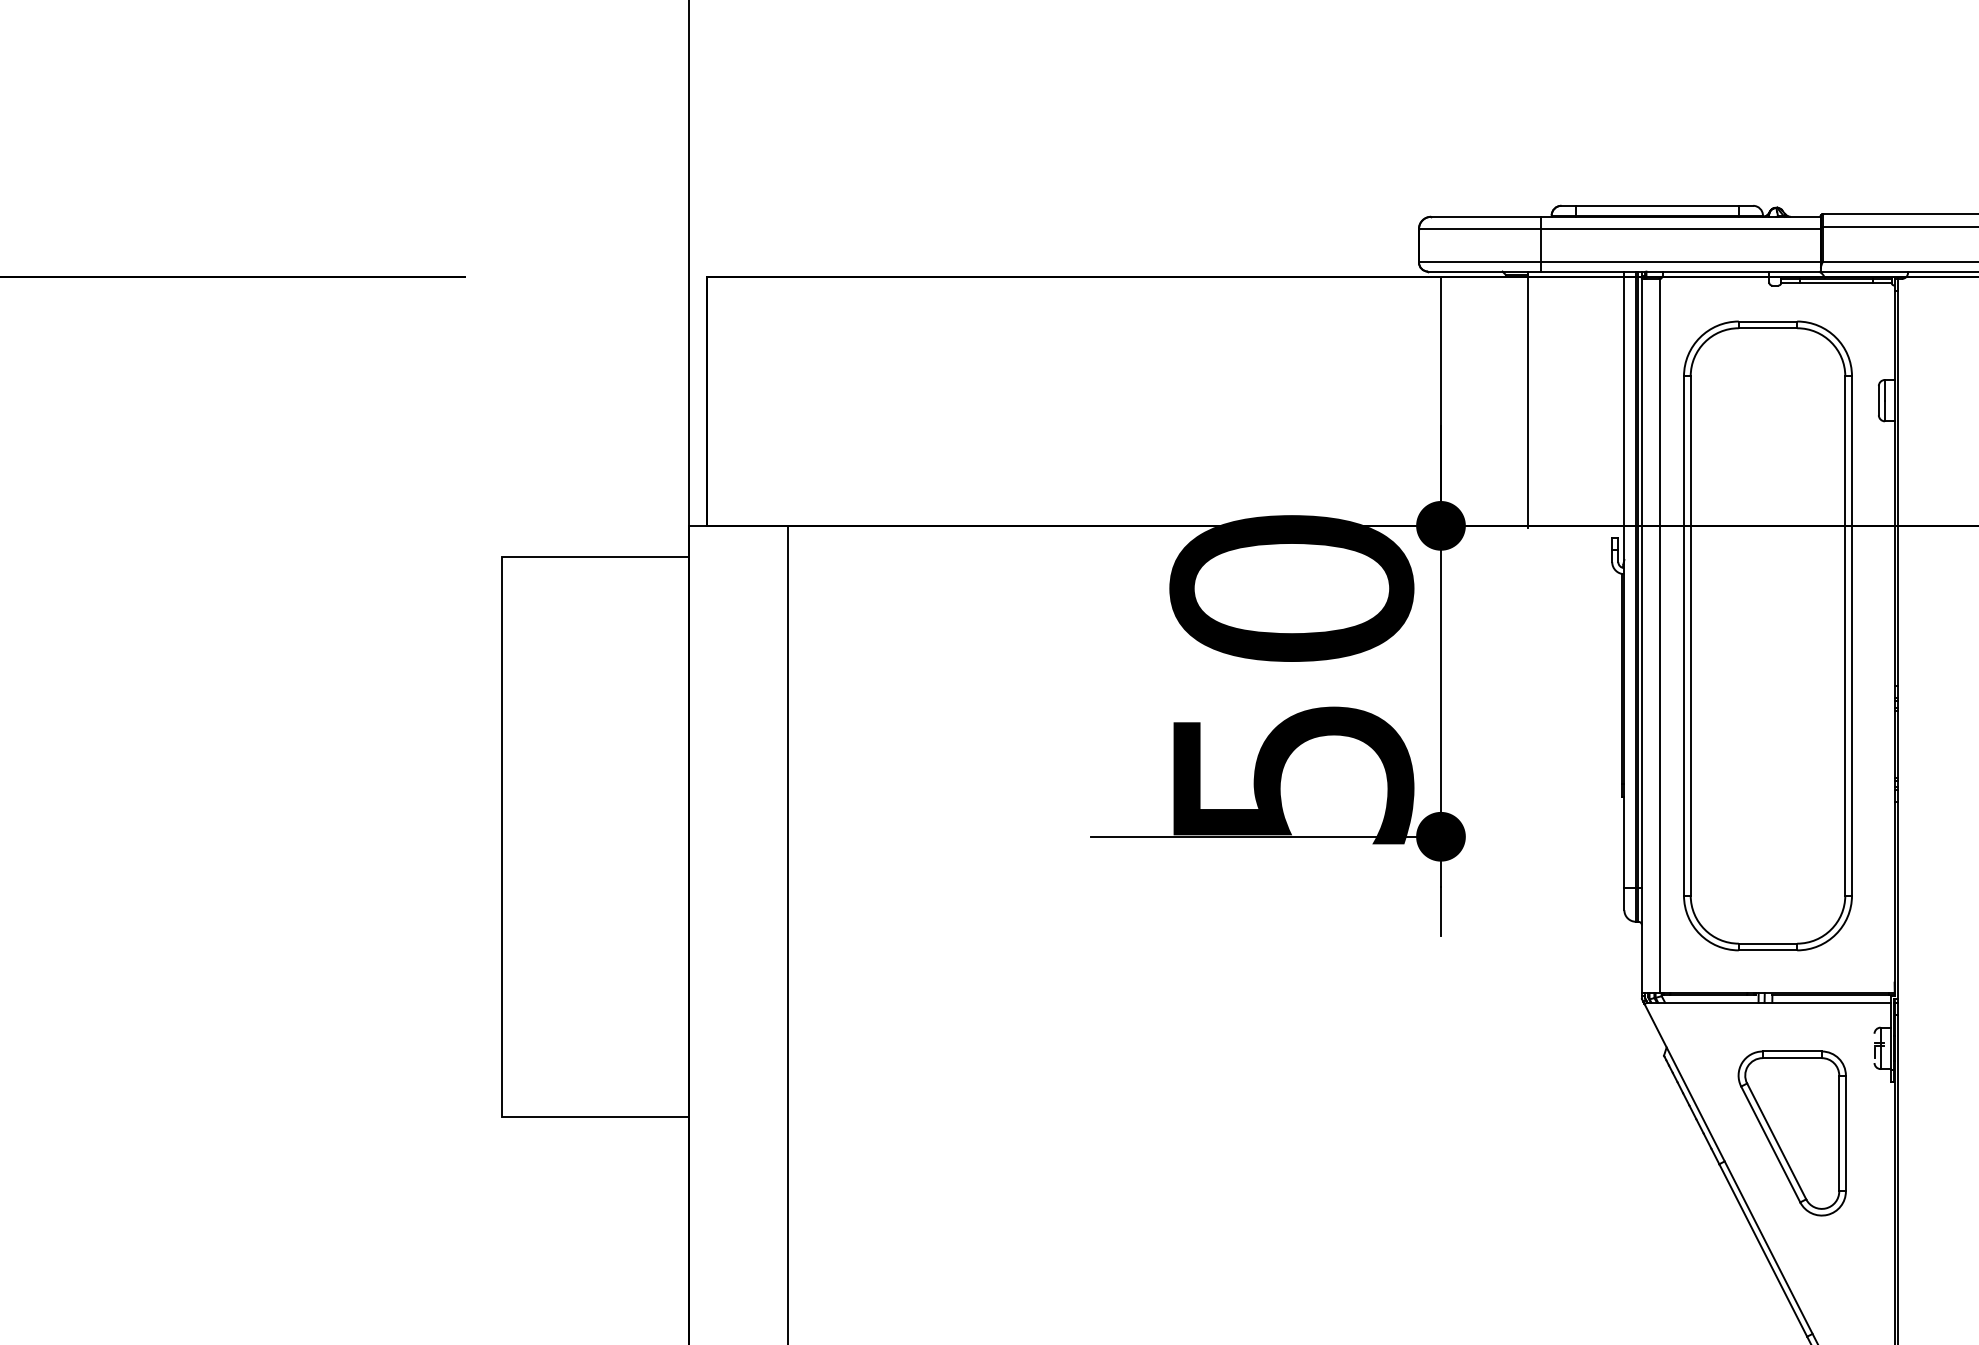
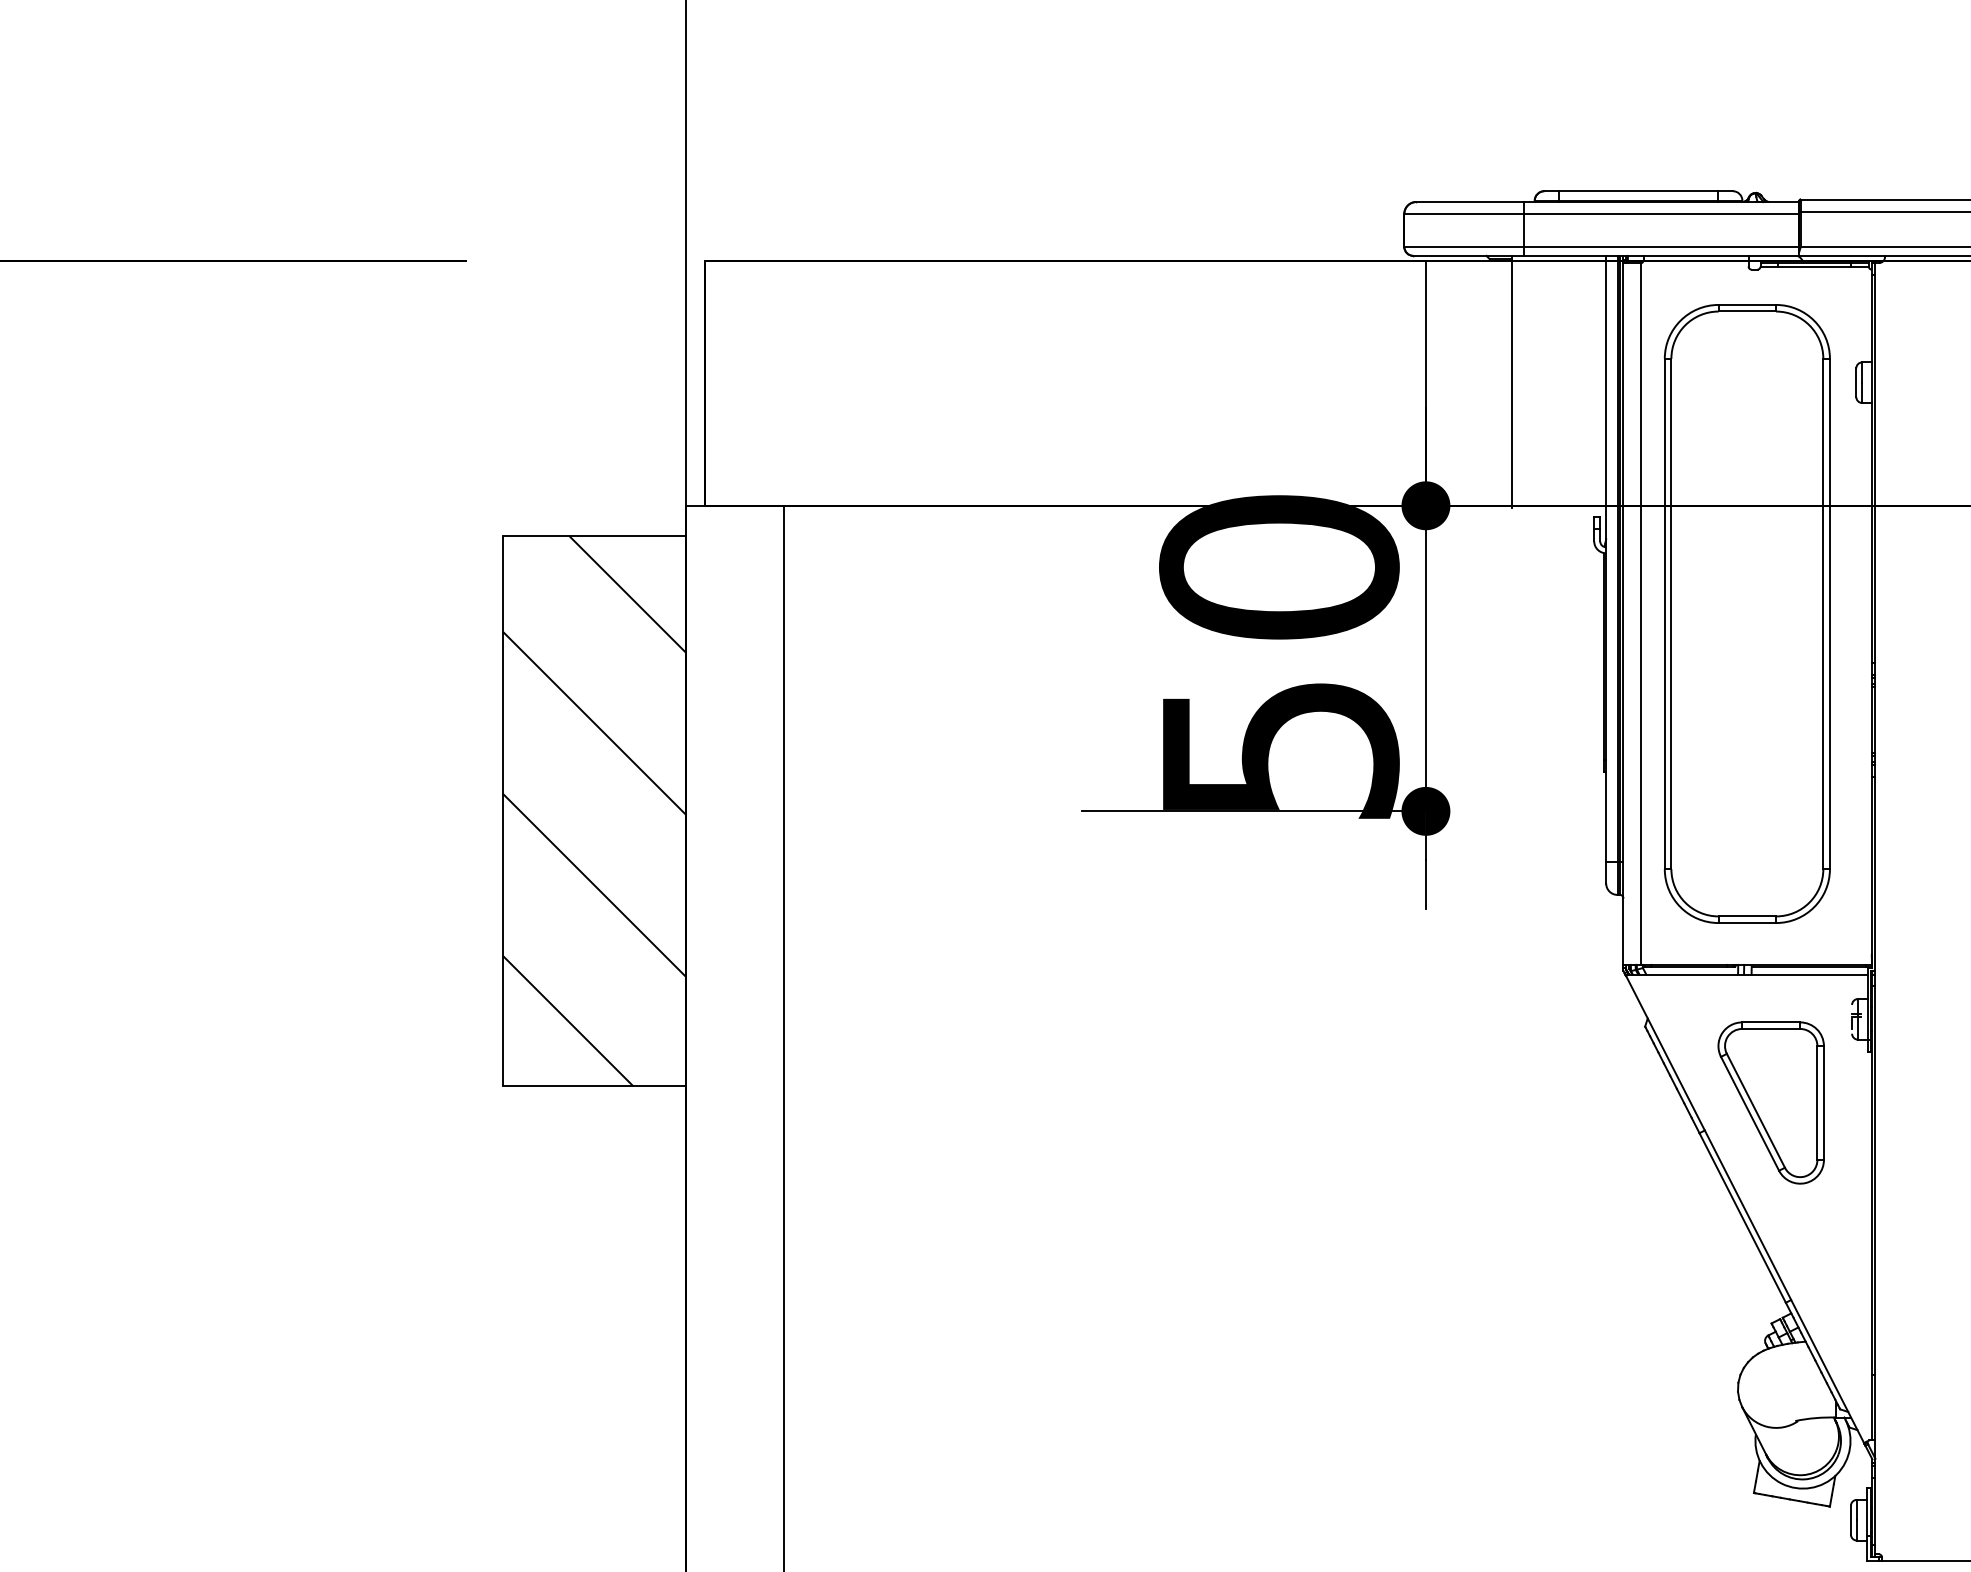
hatch: (595, 836) -> (594, 811), added

